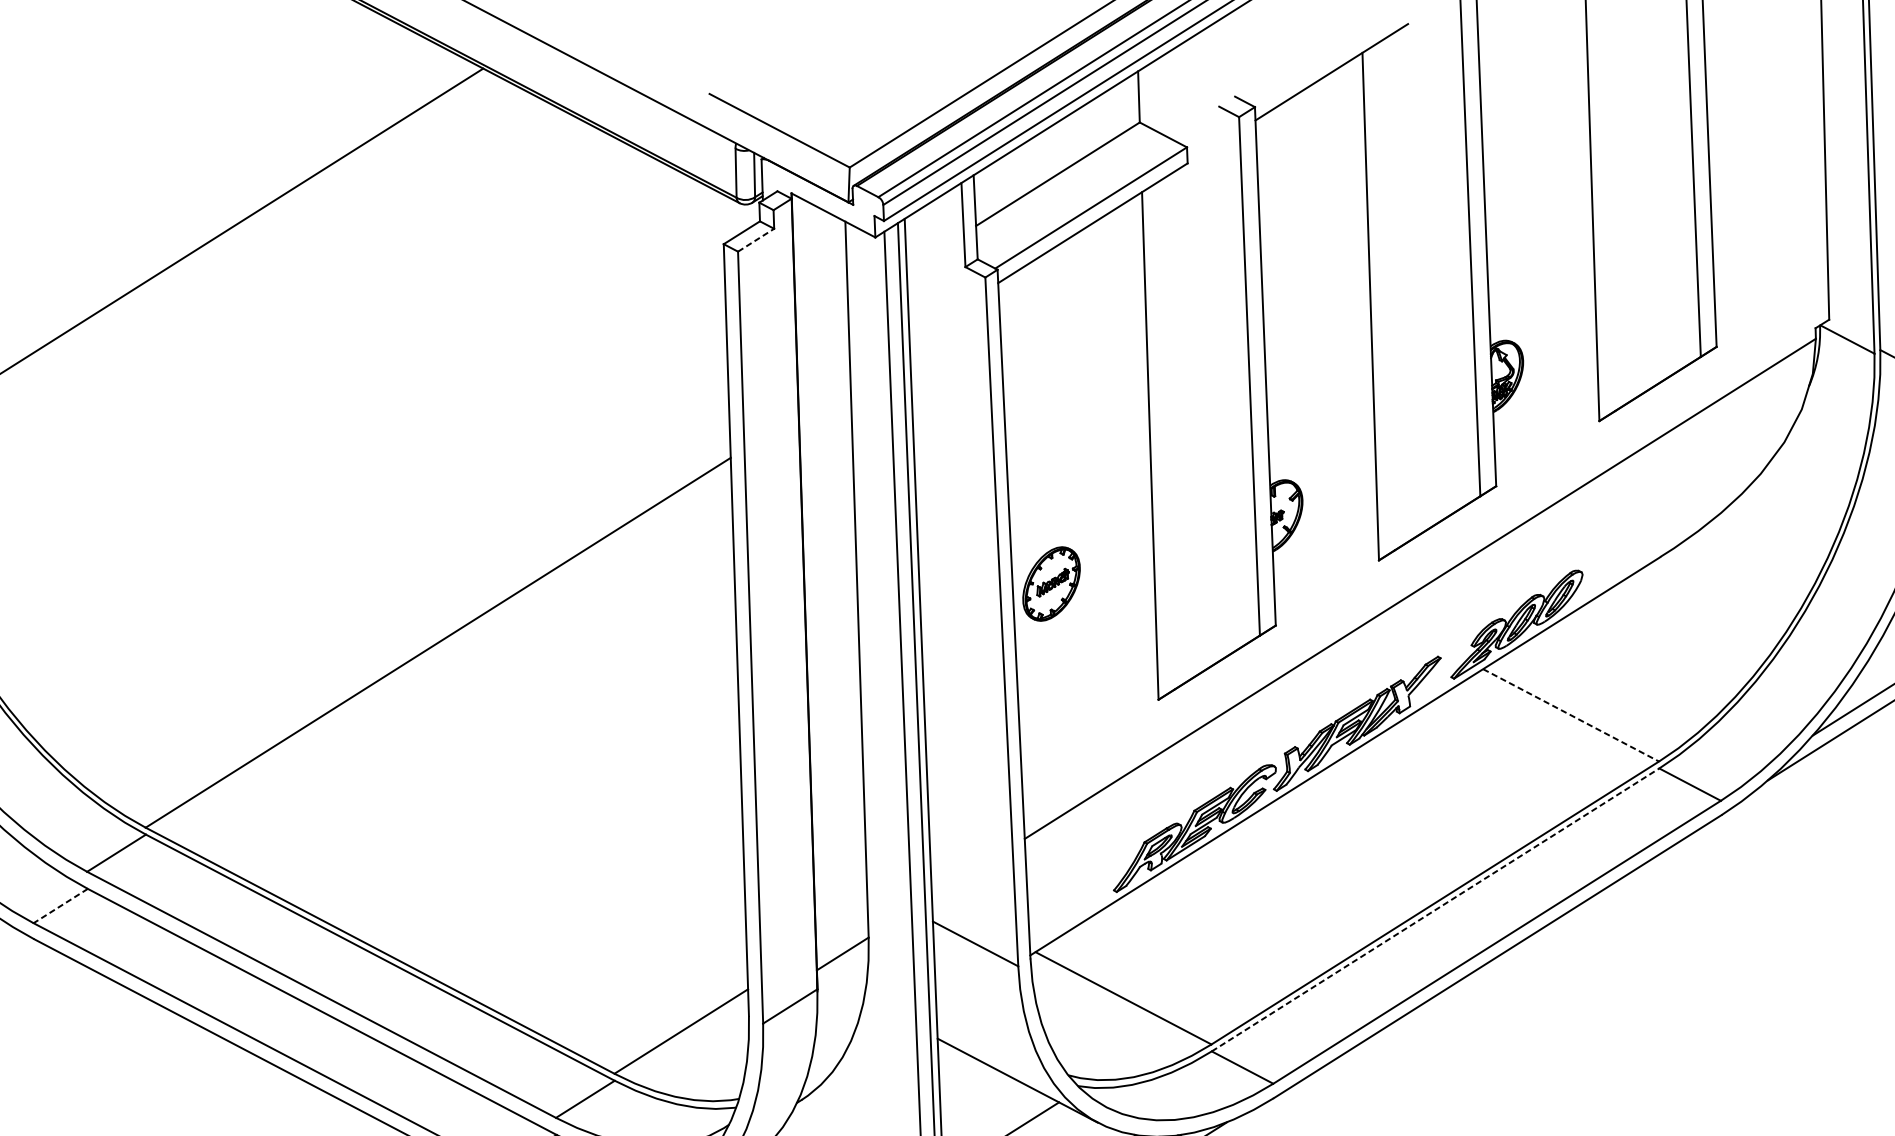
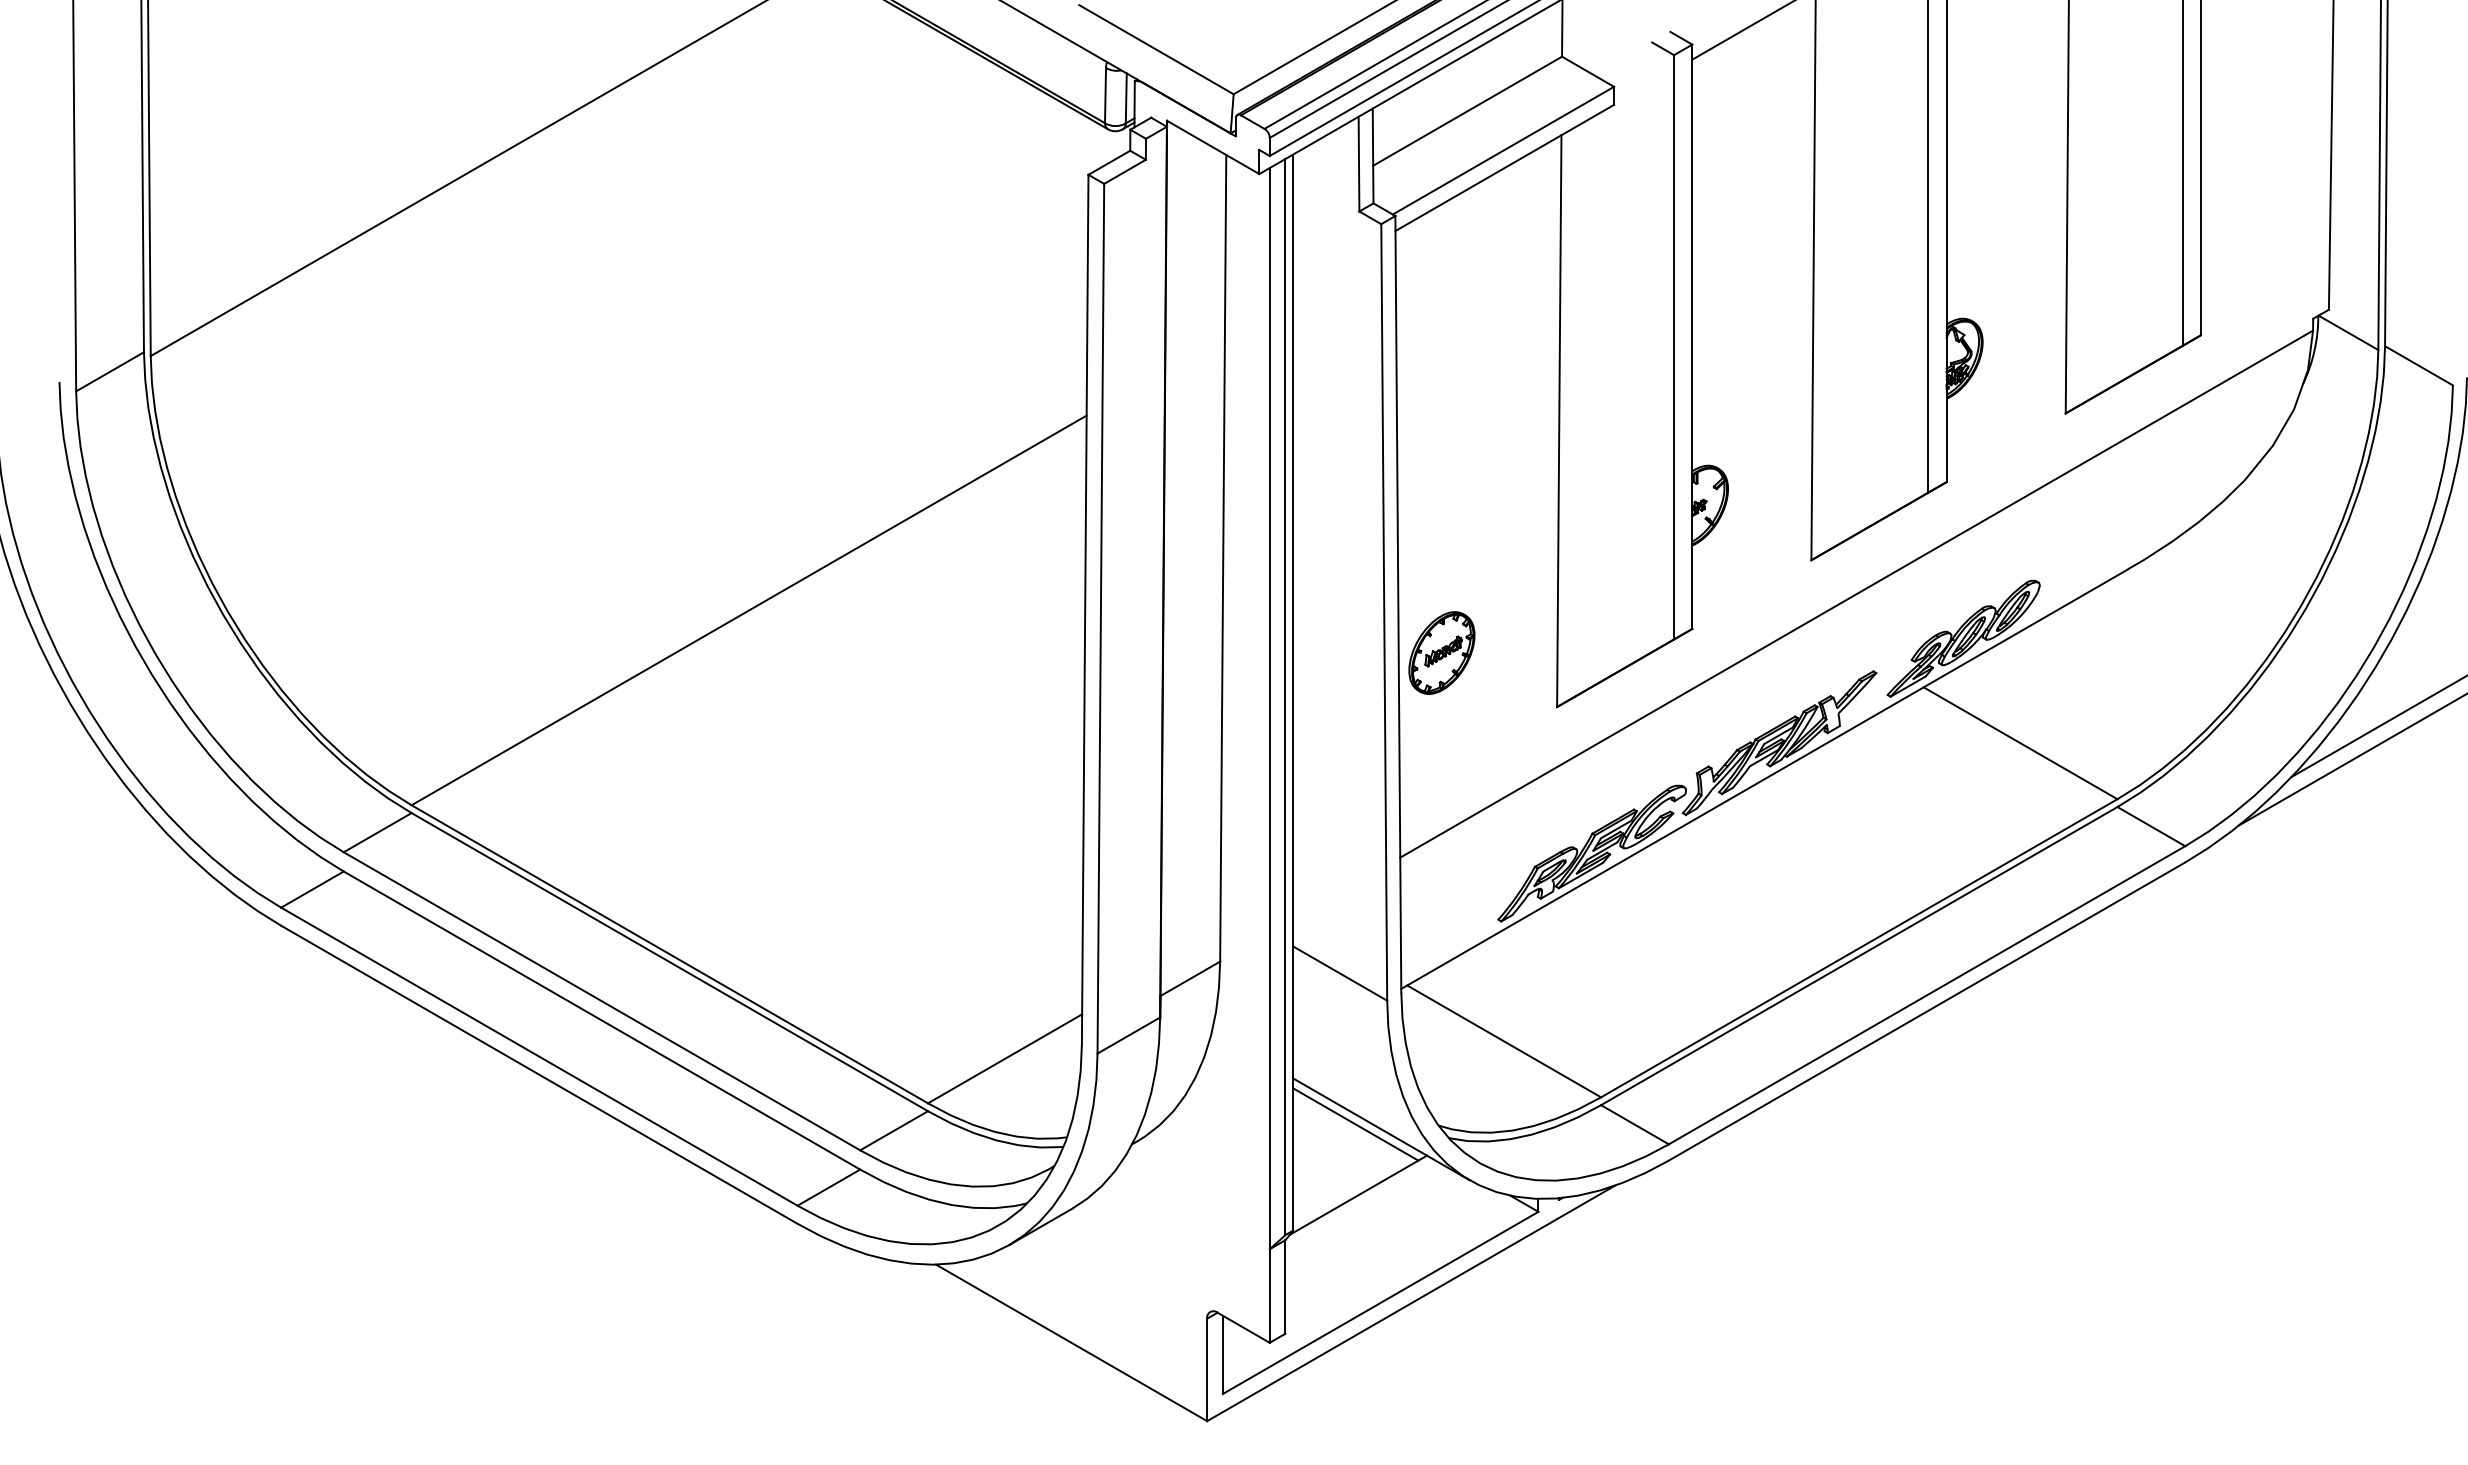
line: (756, 239) -> (1125, 171), dashed -> solid
part: (1051, 583) -> (1441, 652), moved
line: (1571, 715) -> (2020, 743), dashed -> solid
line: (60, 905) -> (312, 889), dashed -> solid
line: (1435, 909) -> (1859, 955), dashed -> solid
line: (994, 1077) -> (1355, 1124), added

